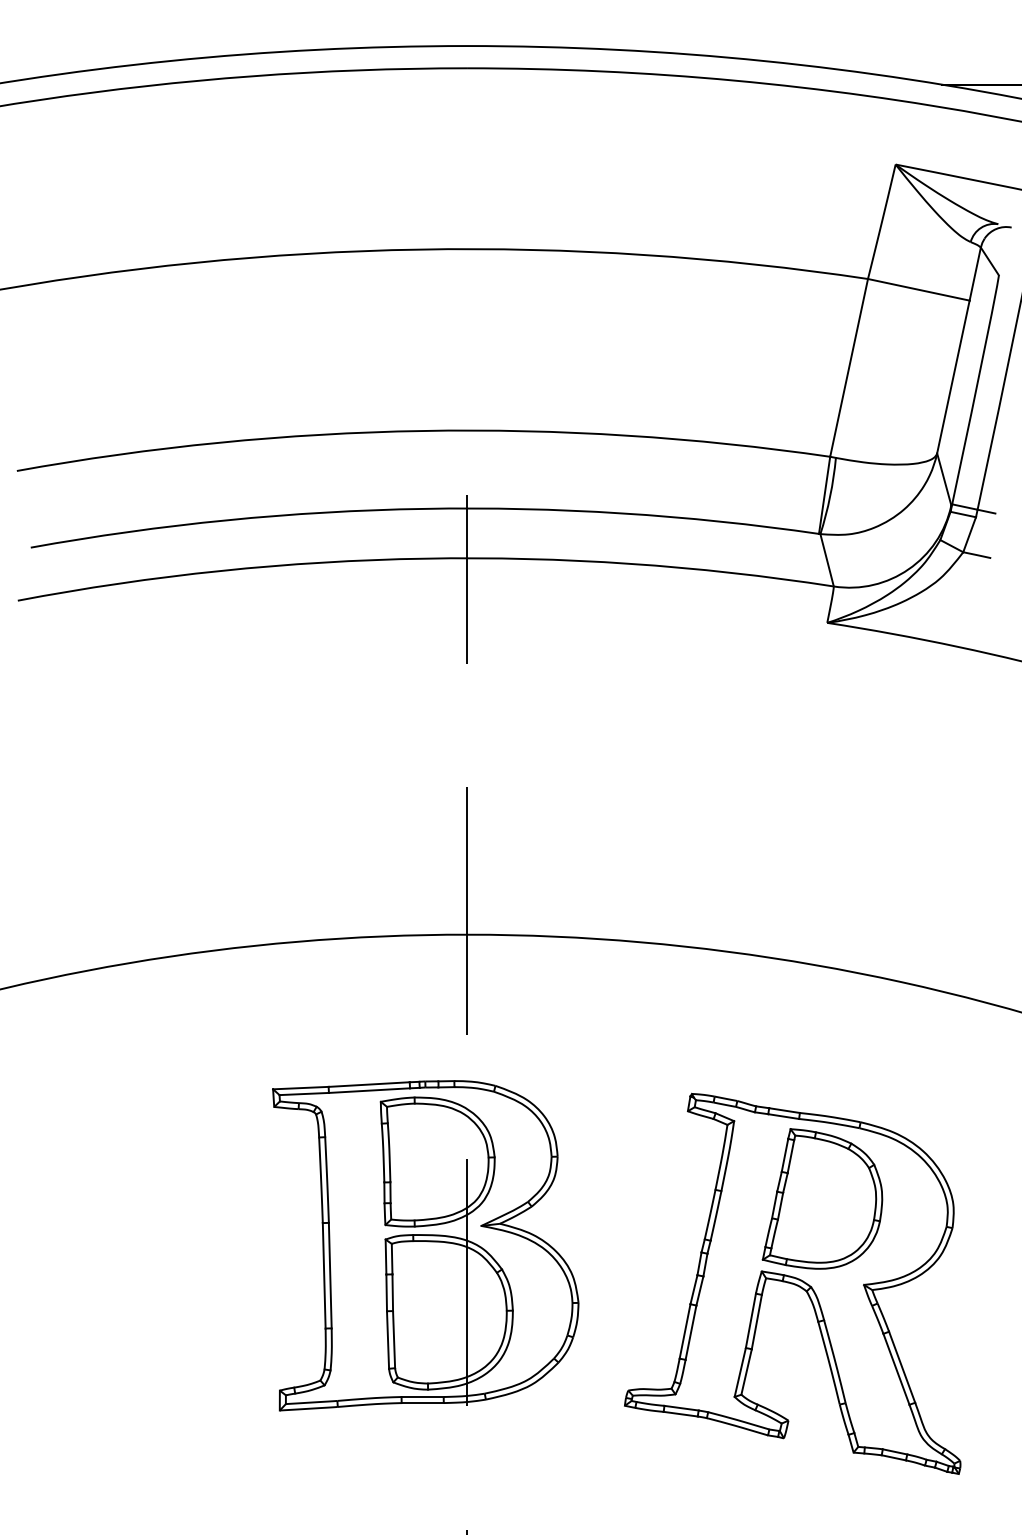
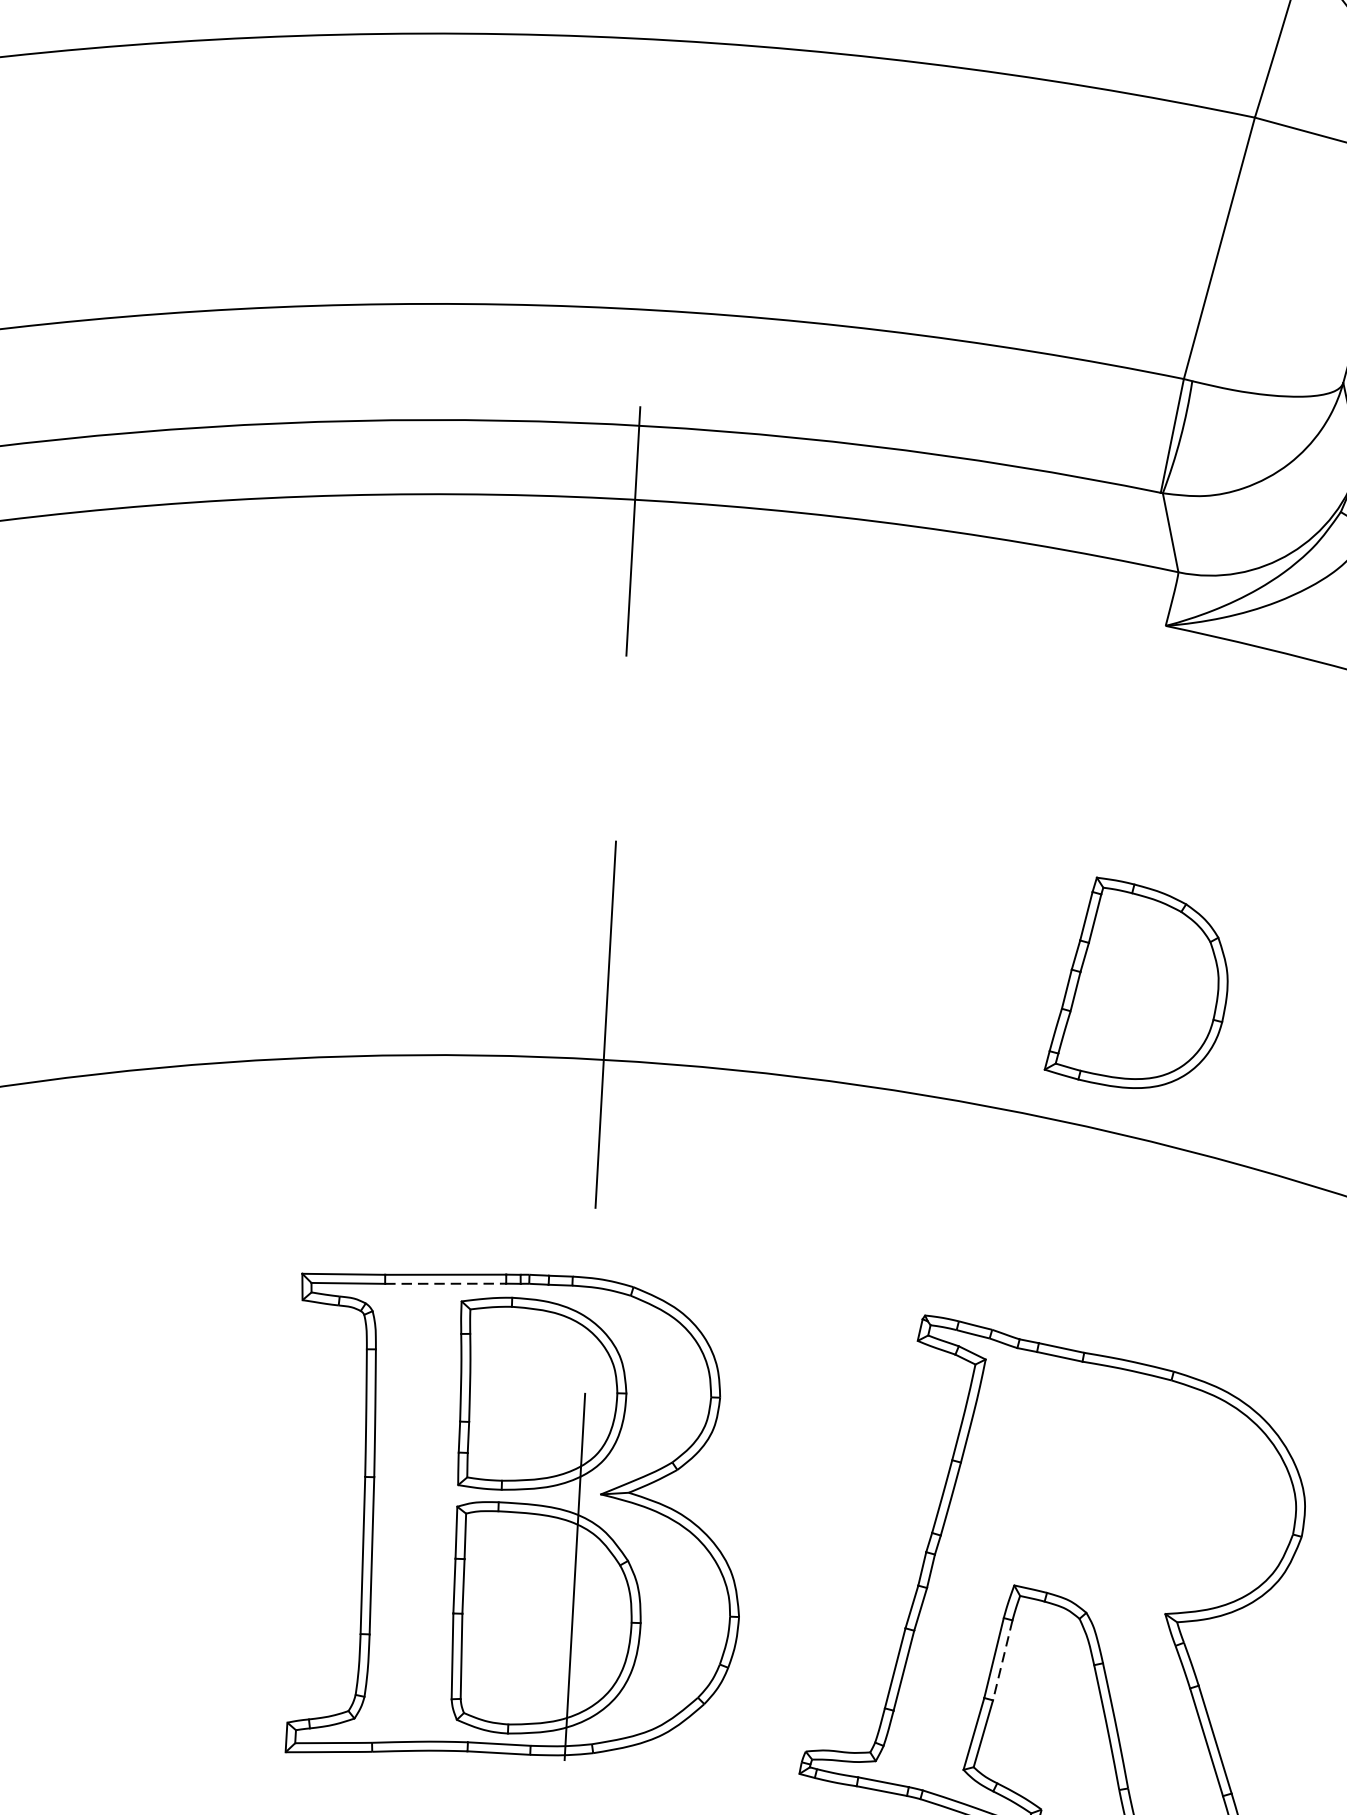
line: (369, 1090) -> (445, 1283), solid -> dashed
part: (822, 1198) -> (1138, 983), moved
line: (756, 1322) -> (1002, 1660), solid -> dashed

